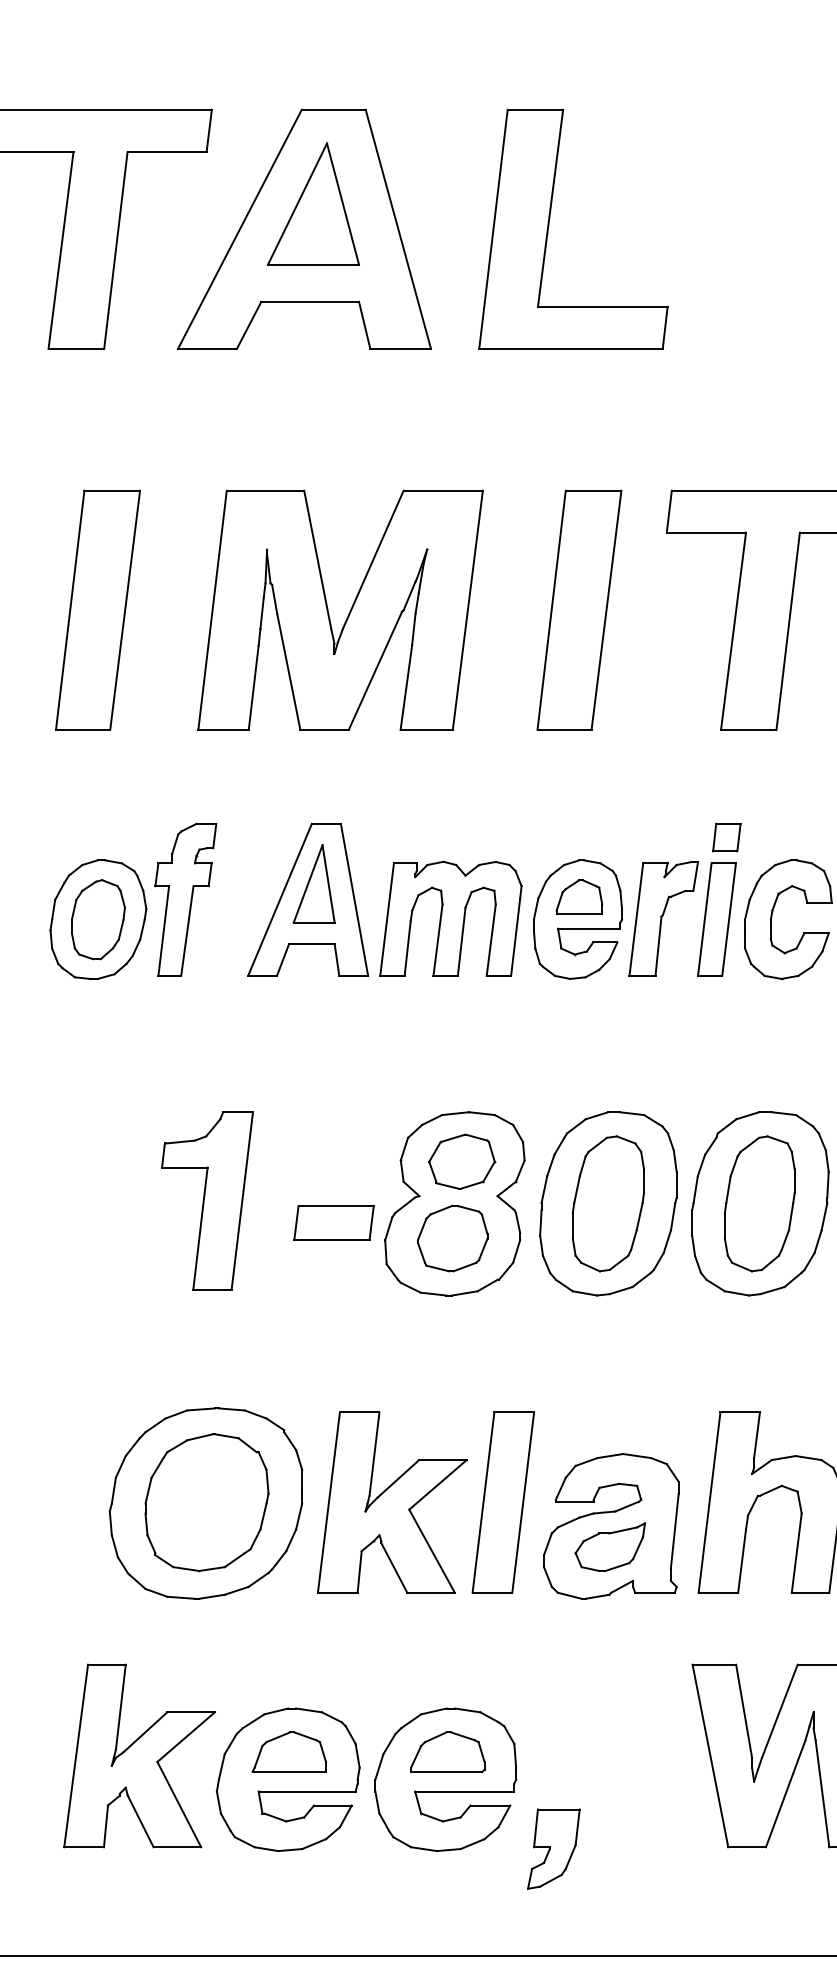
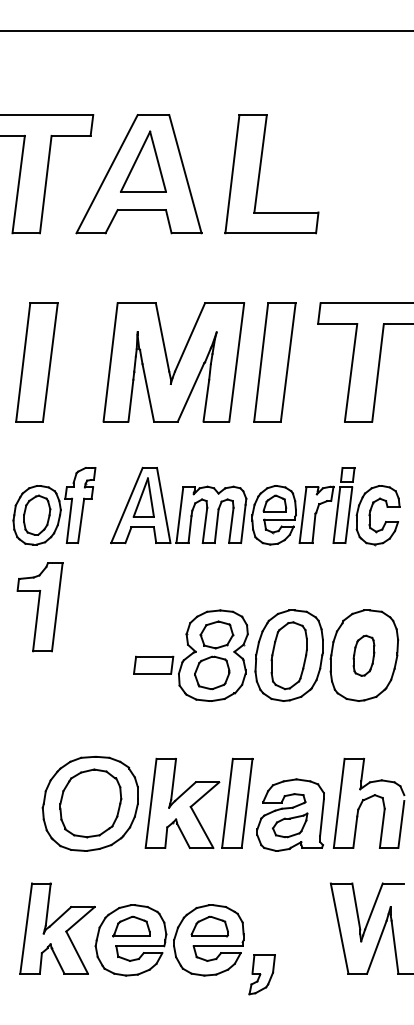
part: (339, 610) -> (173, 362), moved
part: (206, 1201) -> (39, 607), moved
part: (758, 1203) -> (363, 655), size x0.6

